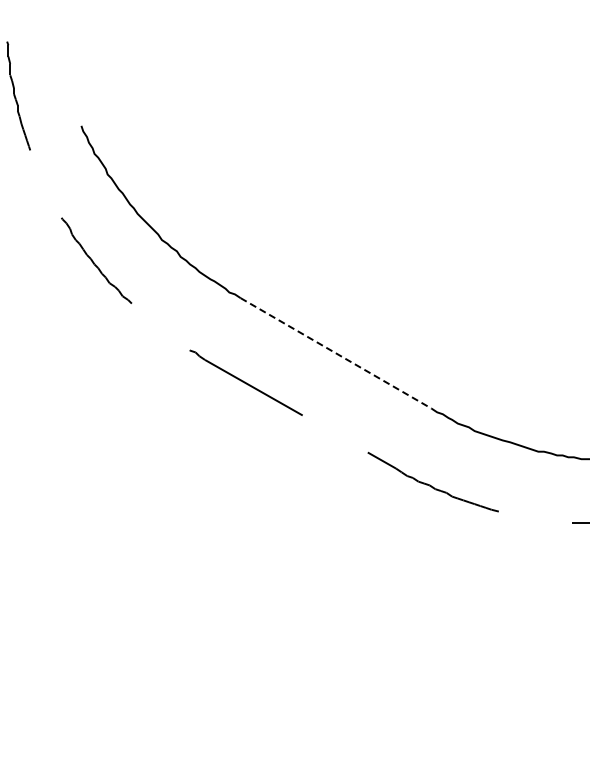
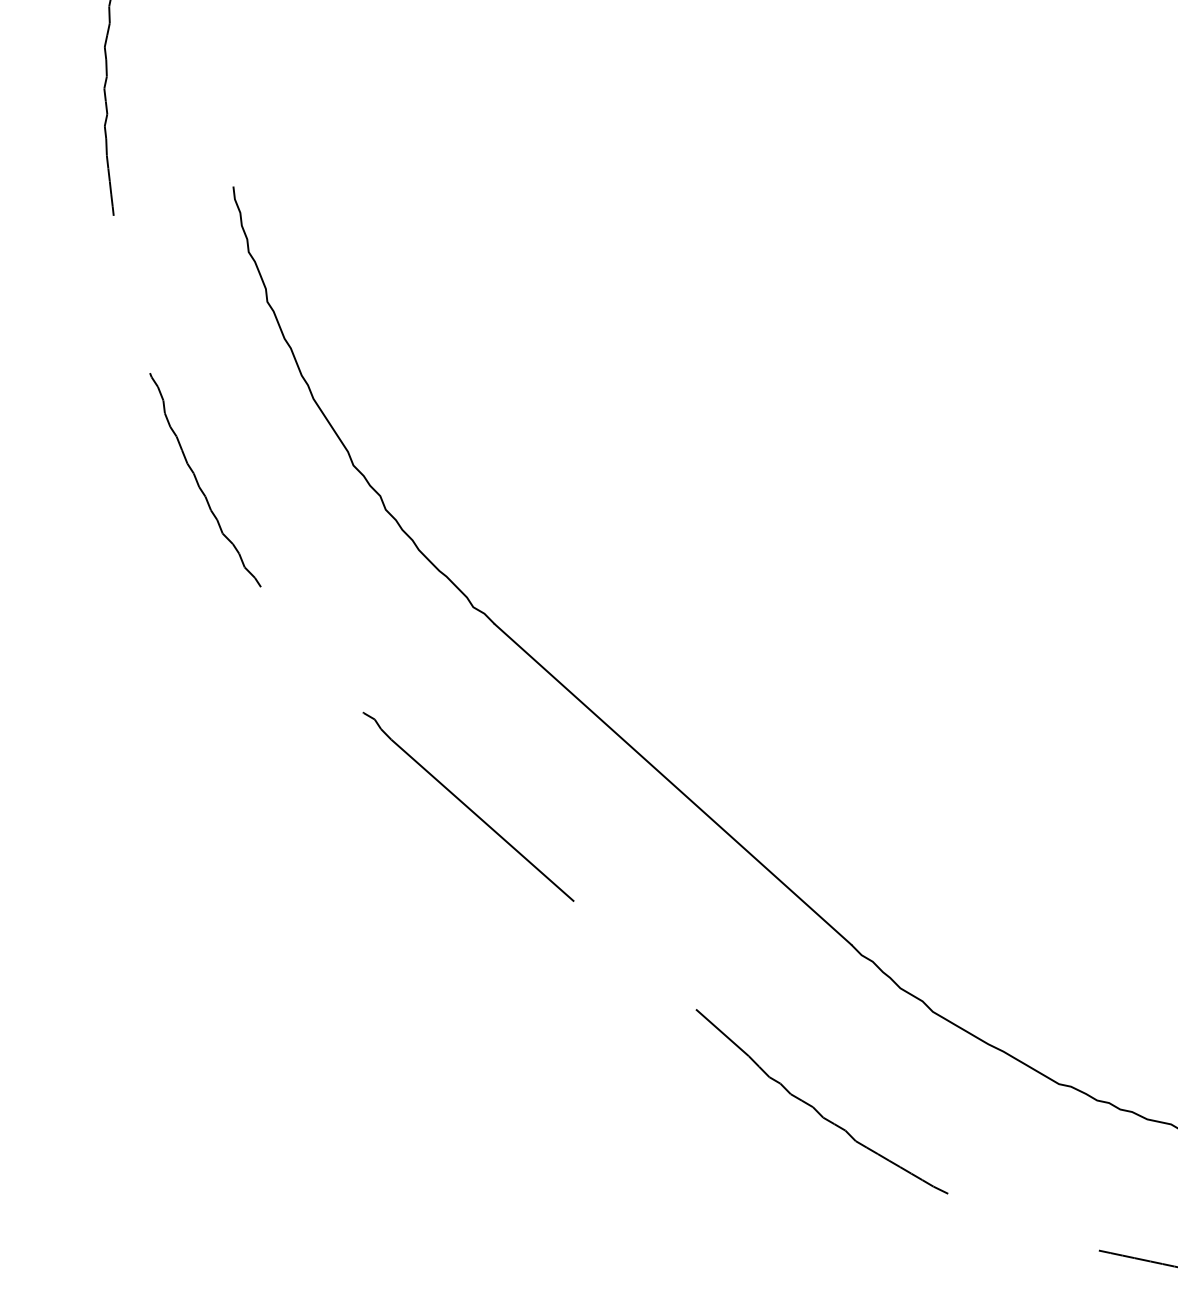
line: (336, 353) -> (673, 784), dashed -> solid

